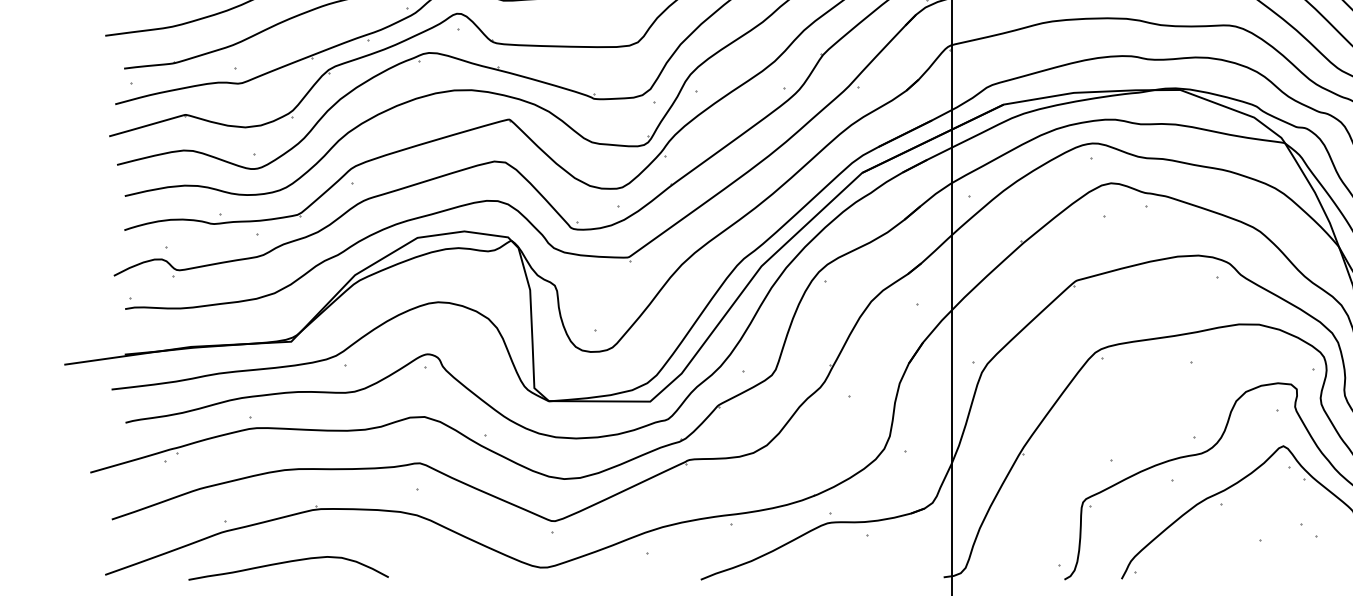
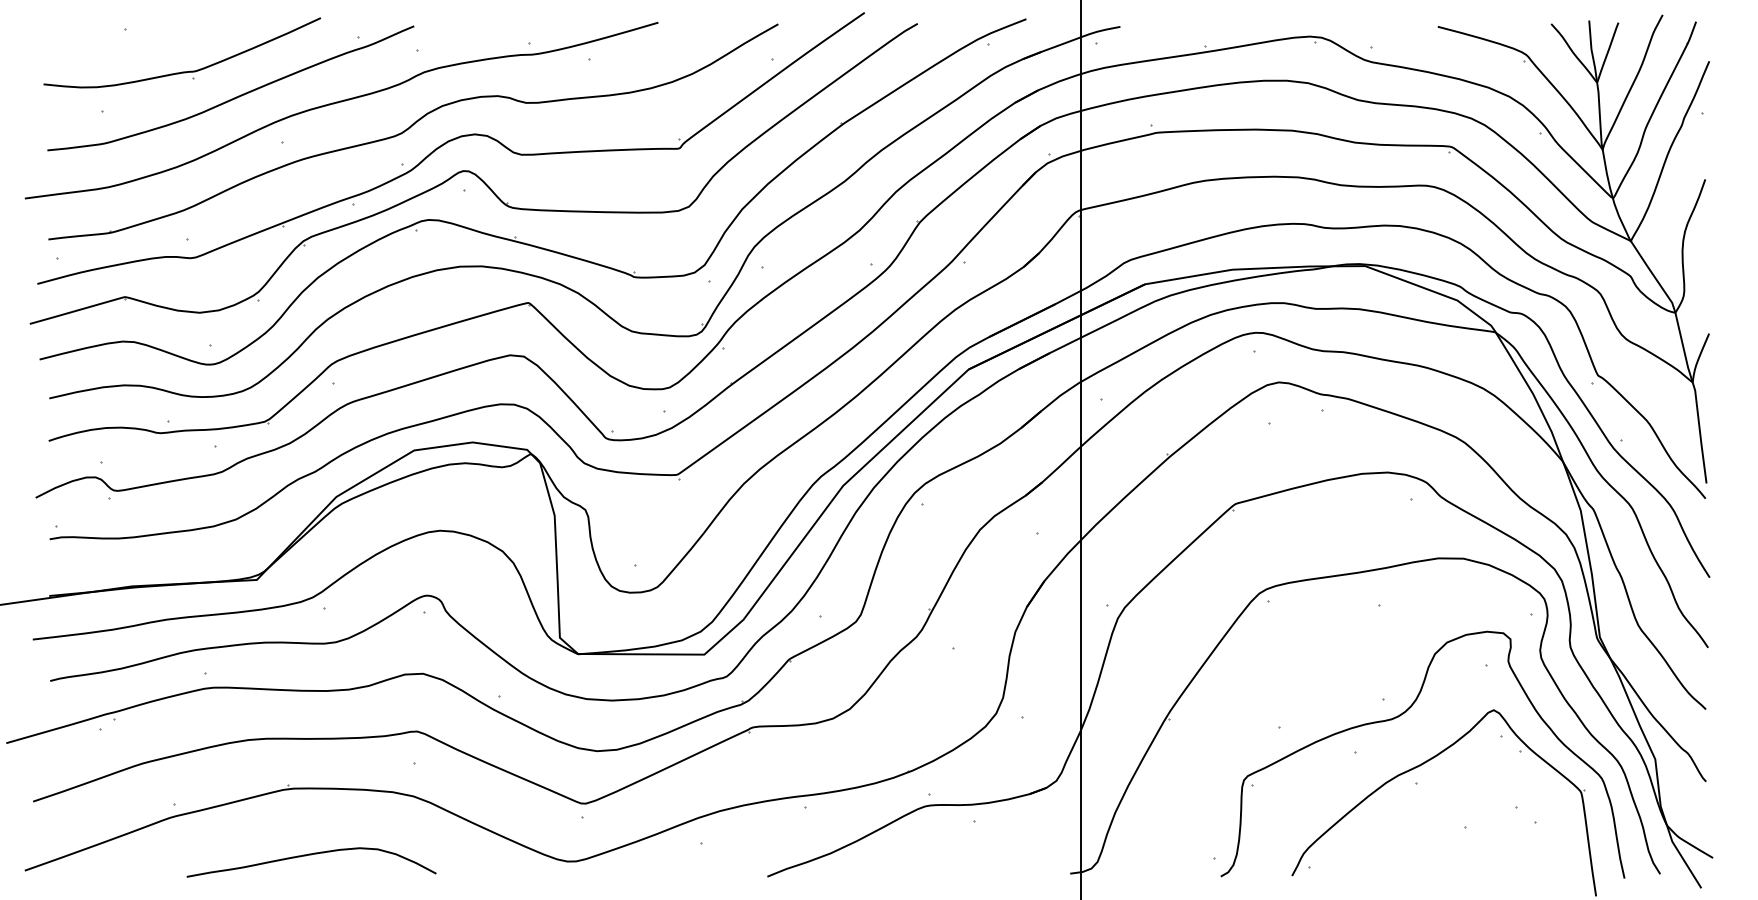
curve: (288, 562) -> (311, 855), moved

